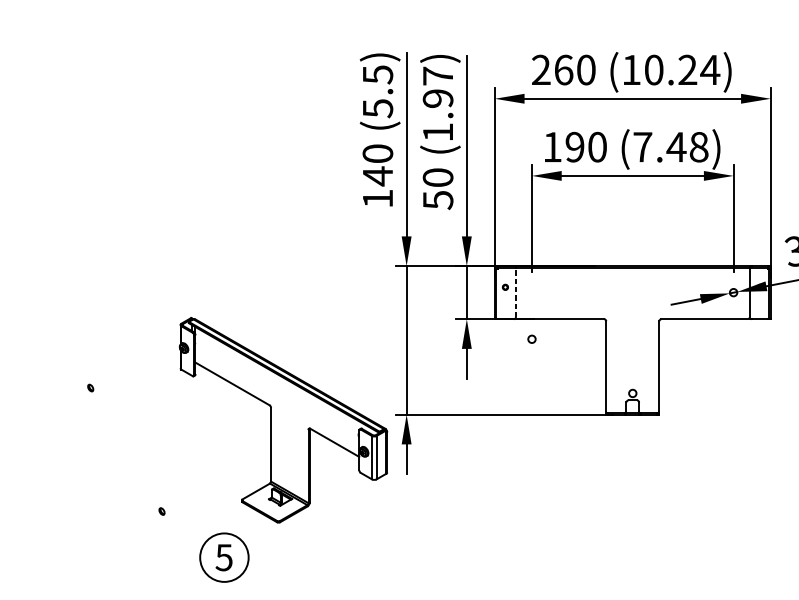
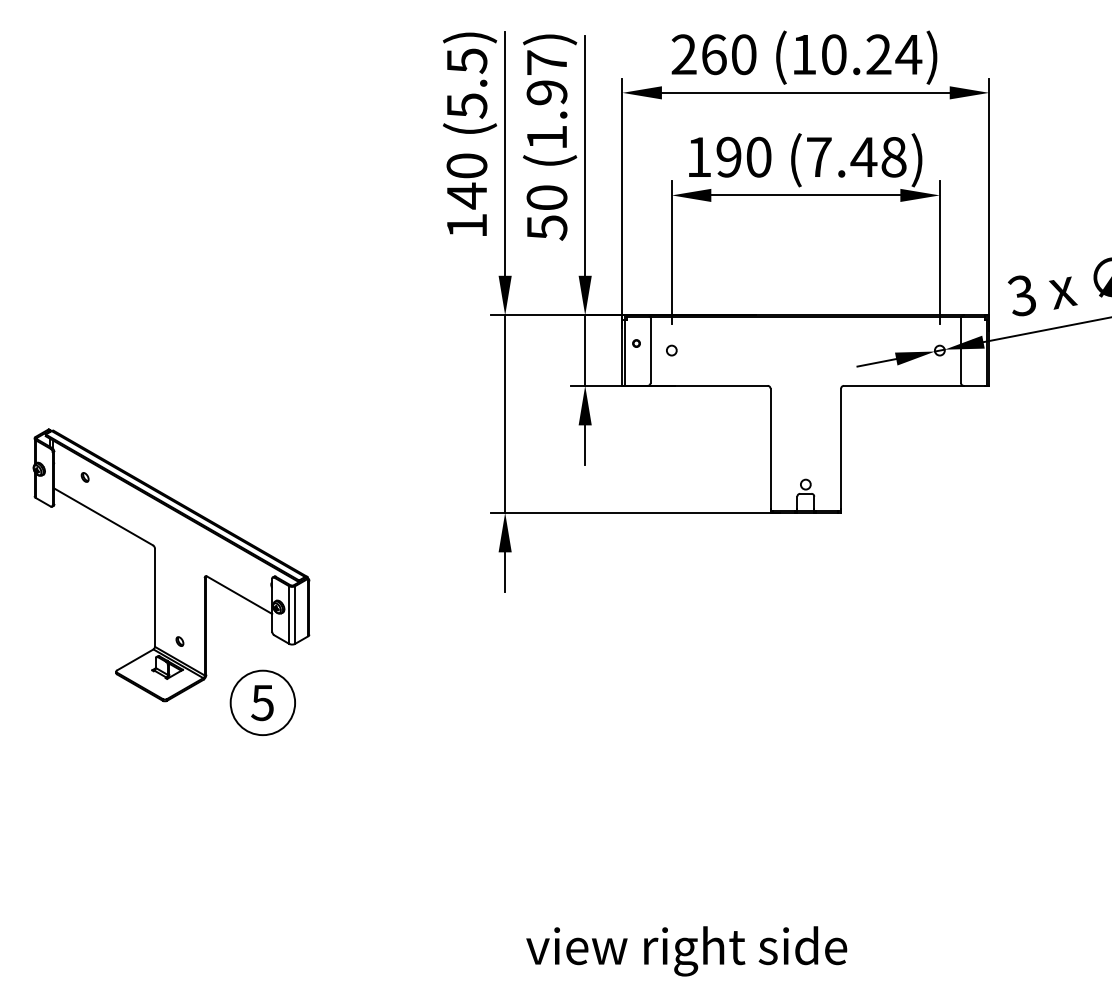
line: (515, 292) -> (650, 350), dashed -> solid
circle: (531, 339) -> (671, 350), moved
part: (283, 420) -> (171, 565), moved

